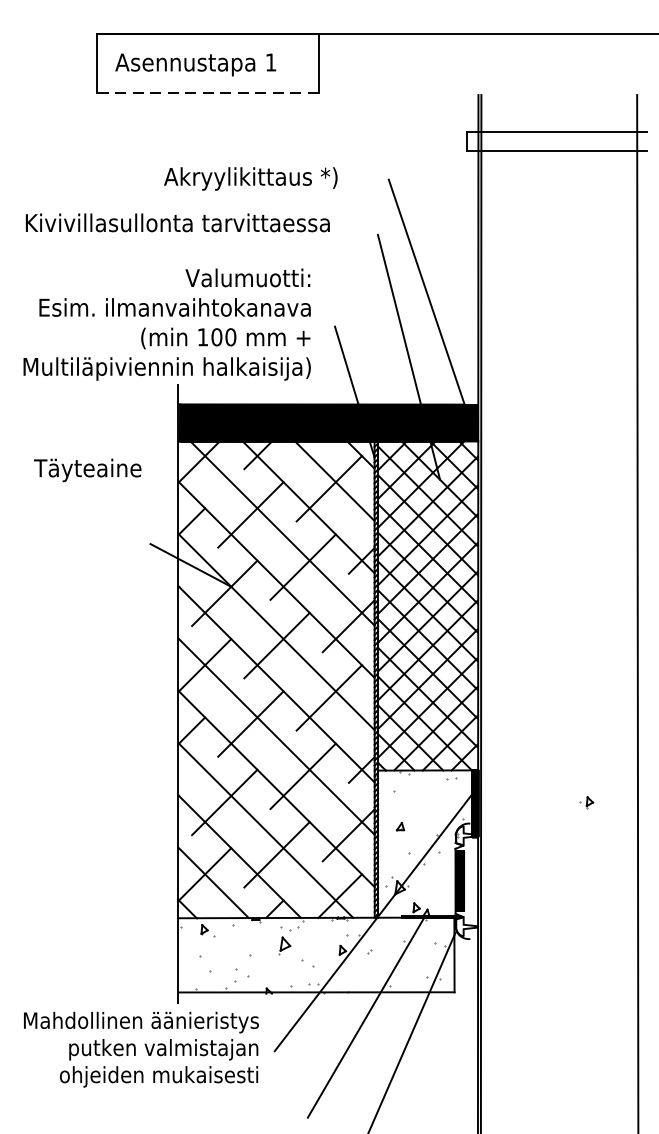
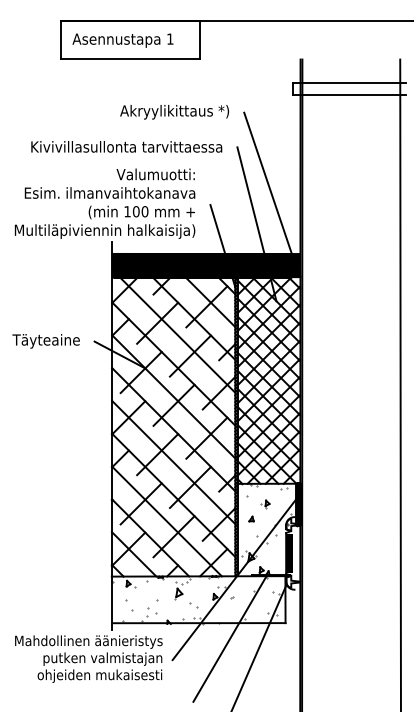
line: (207, 93) -> (130, 58), dashed -> solid
text: (250, 179) -> (174, 112), moved
text: (177, 222) -> (126, 146), moved
text: (86, 470) -> (45, 341), moved
part: (586, 803) -> (265, 504), moved

